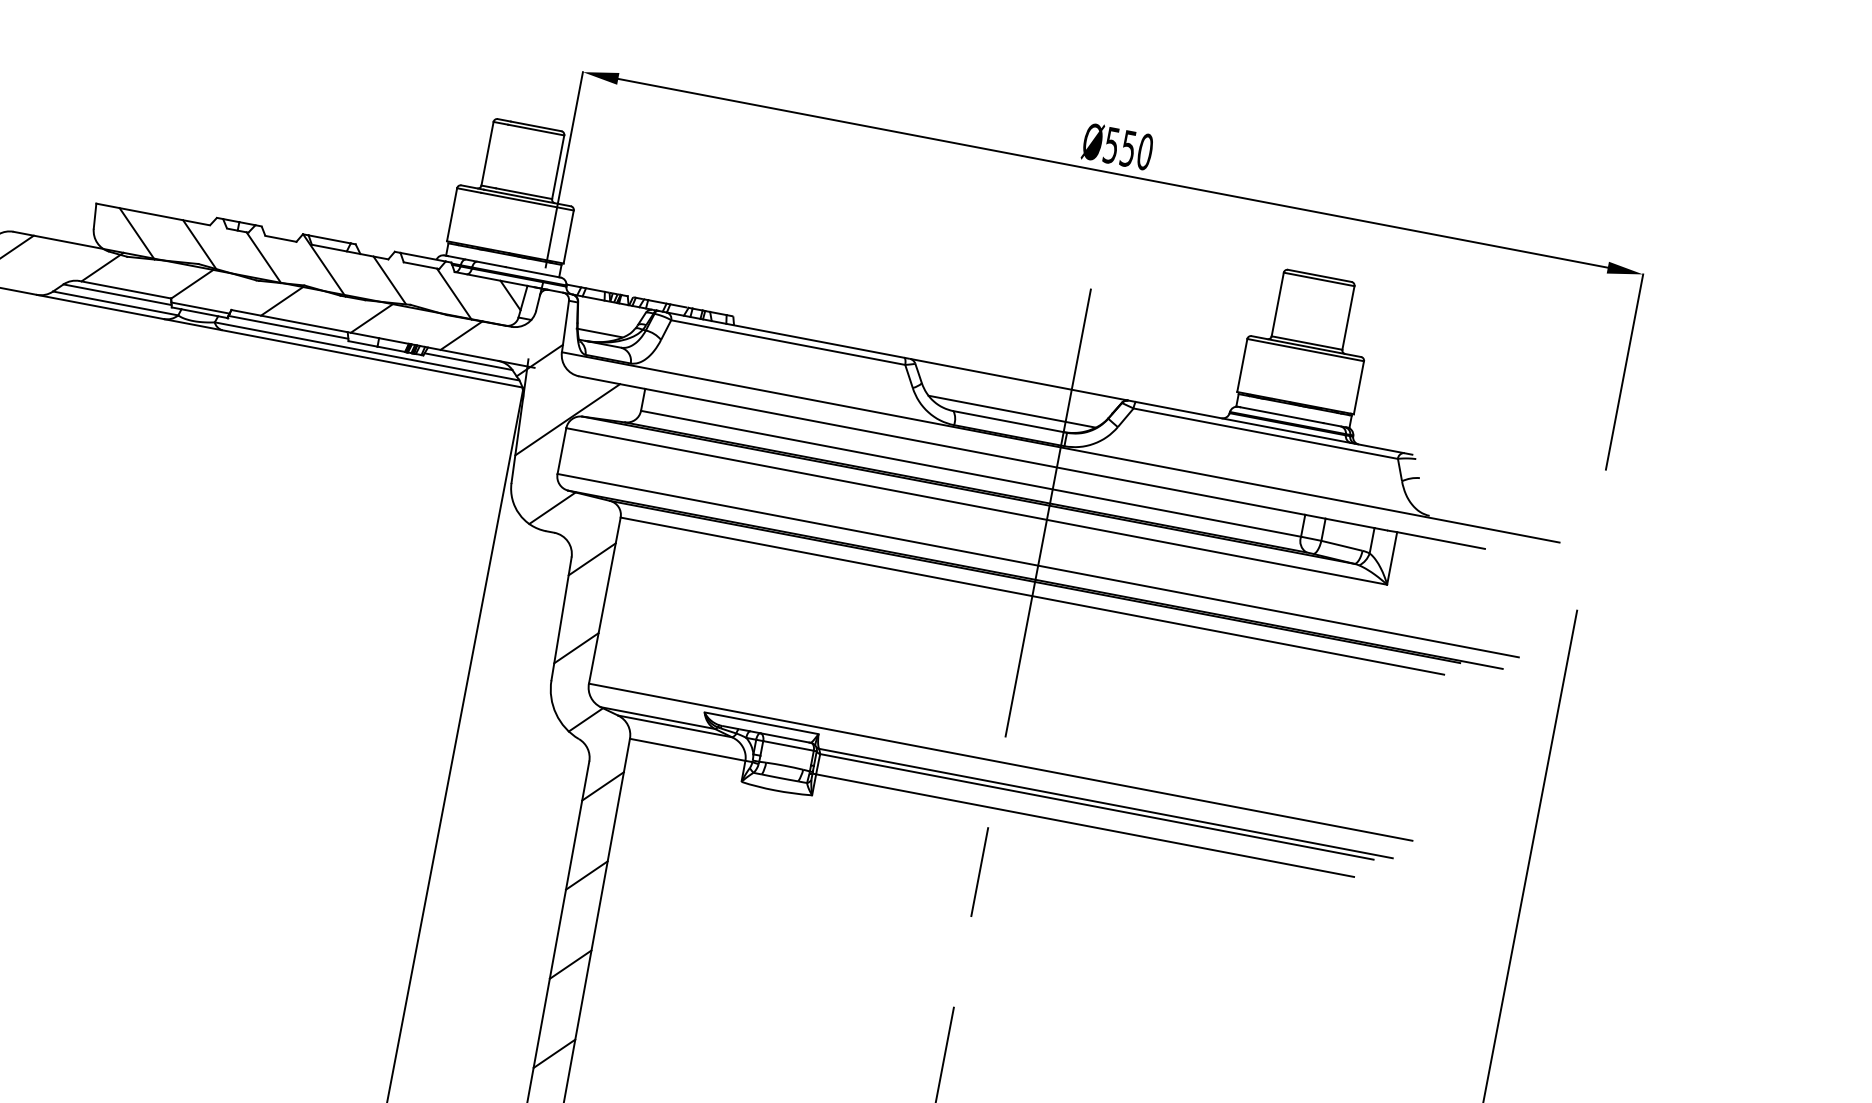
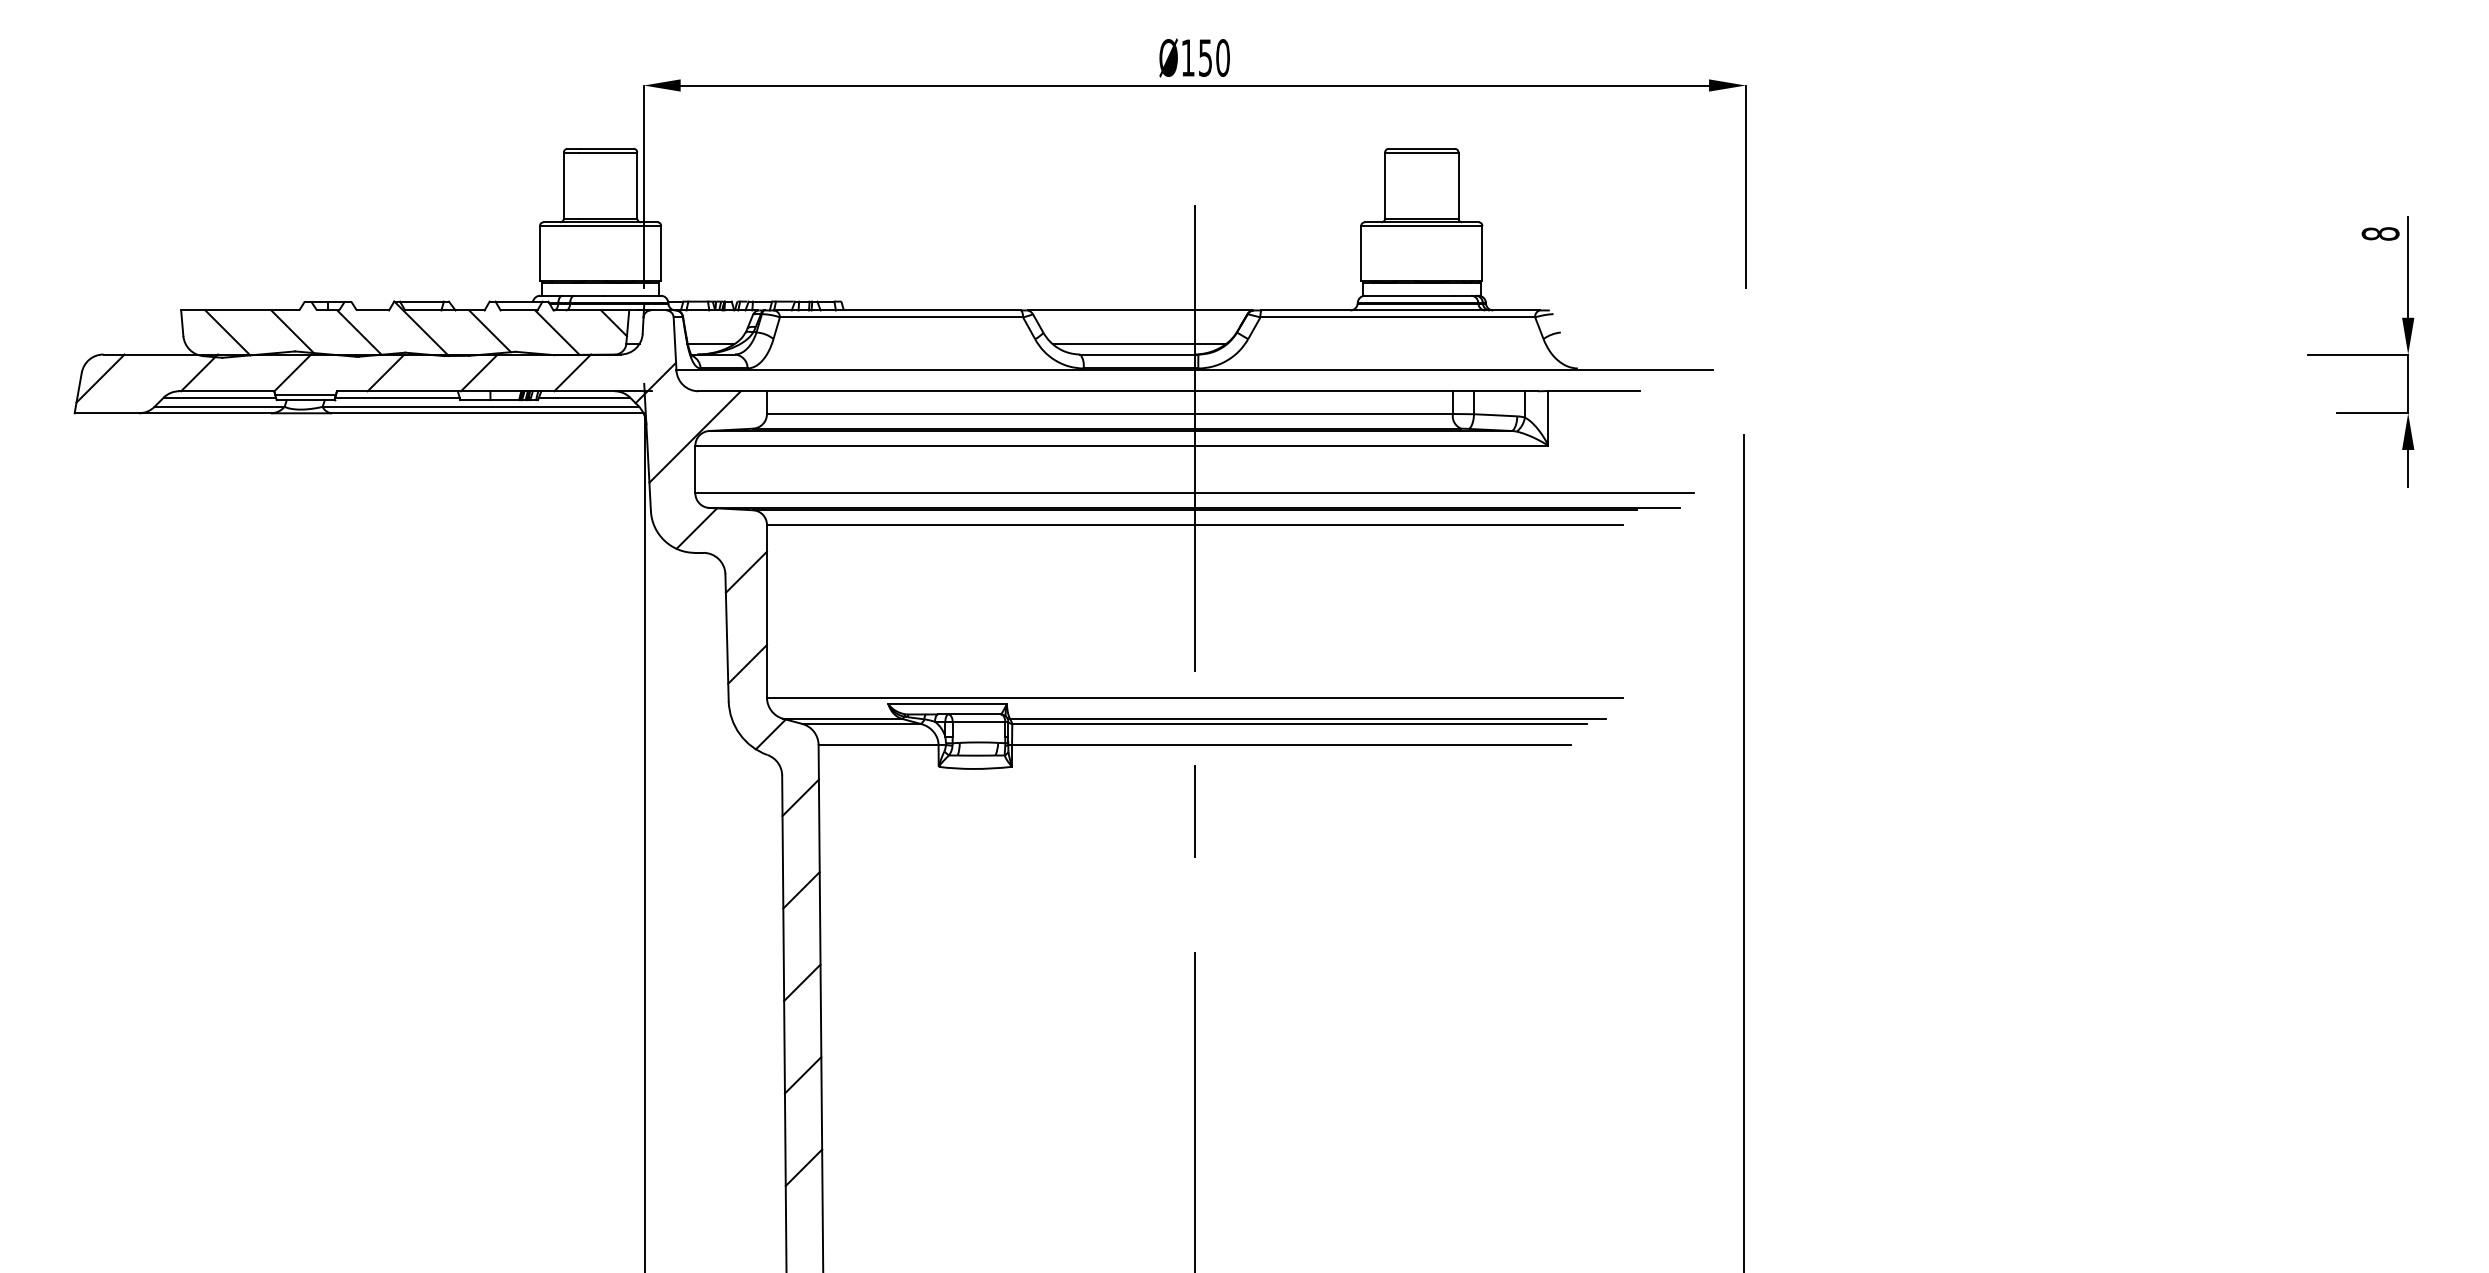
text: (1111, 144) -> (1187, 57), Ø550 -> Ø150

